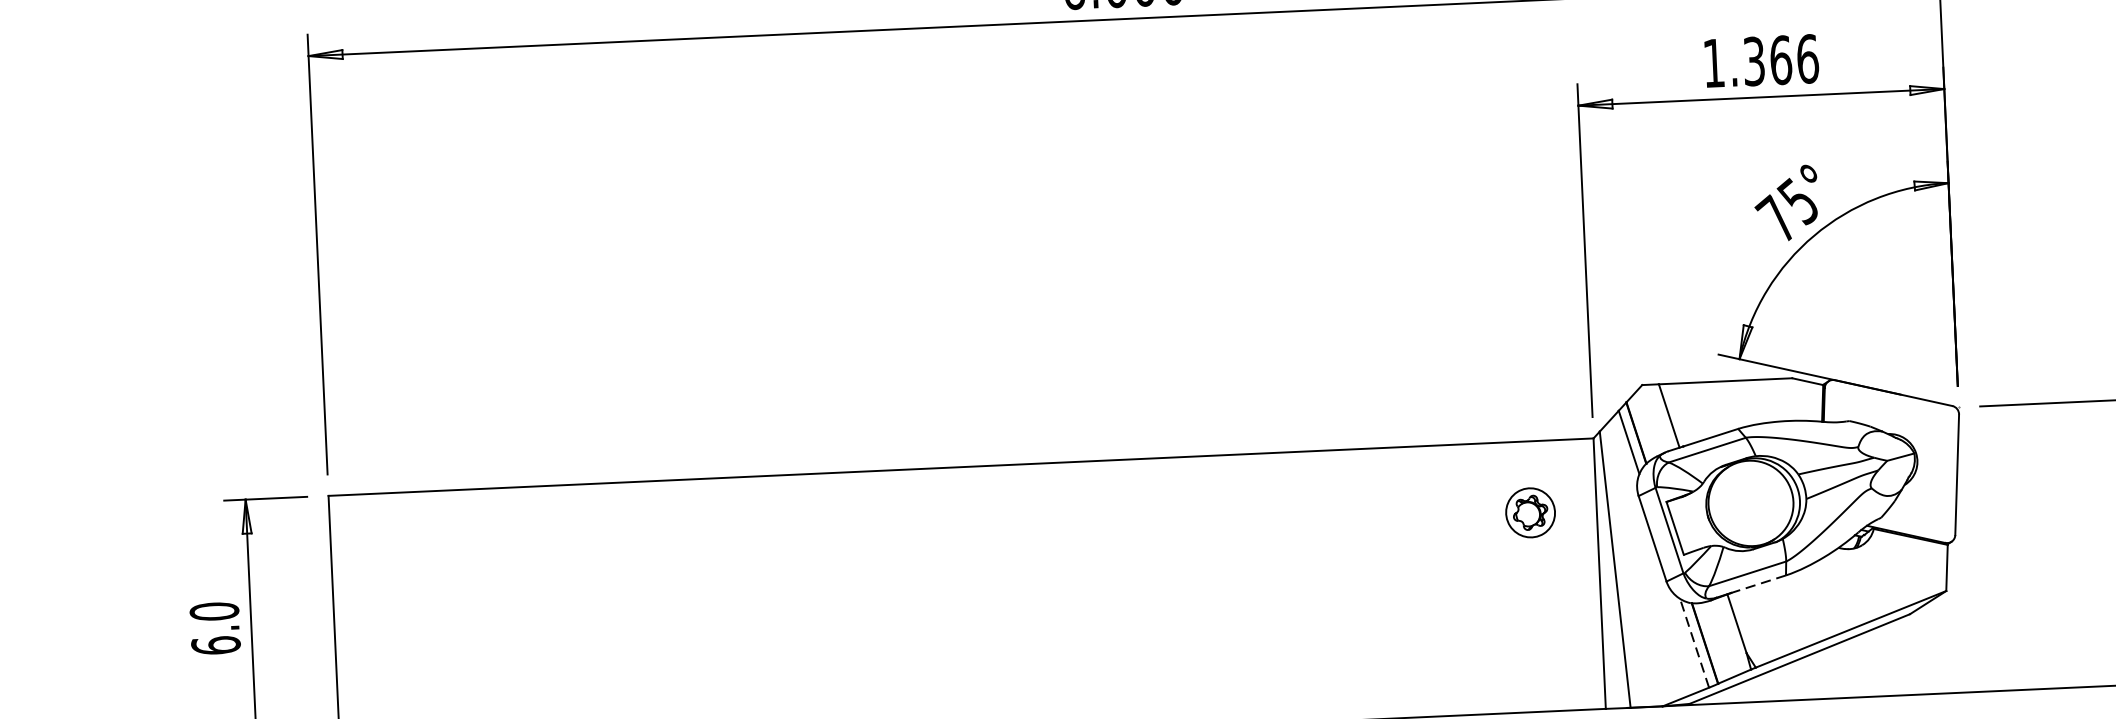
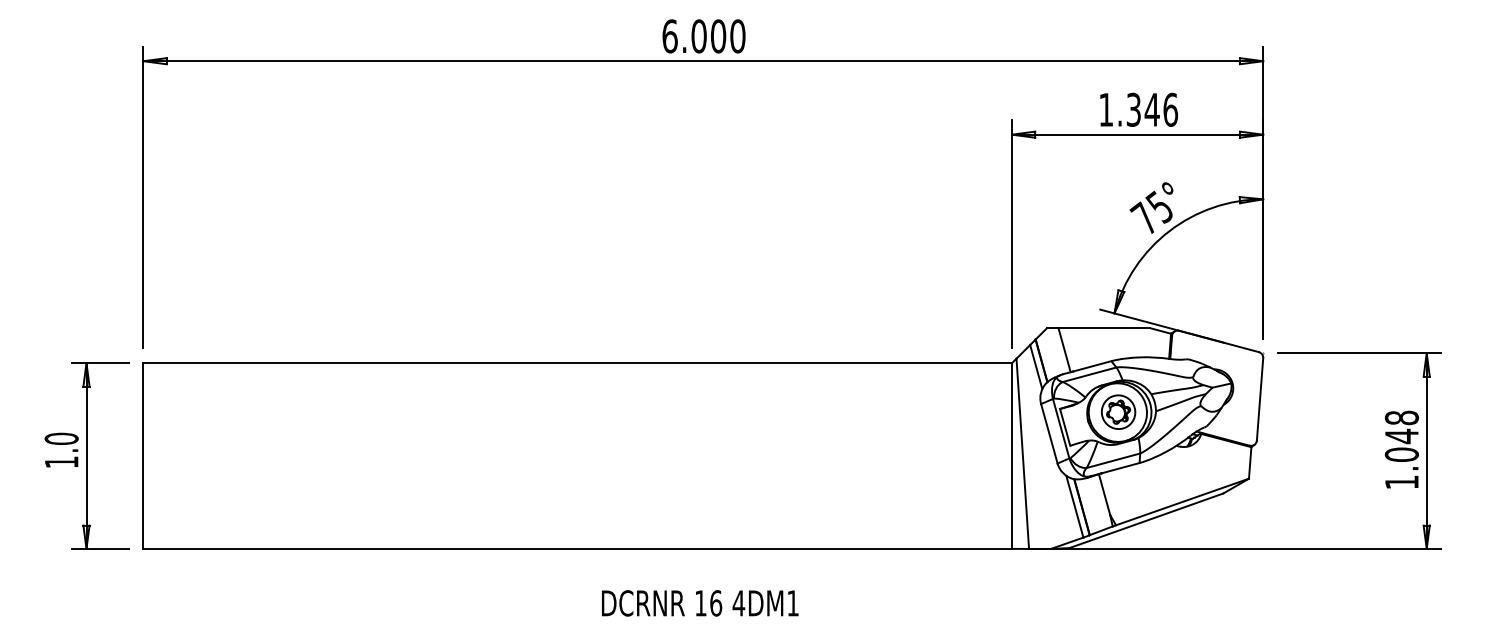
text: (1779, 59) -> (1151, 109), 1.366 -> 1.346
part: (1530, 511) -> (1118, 411), moved
line: (1758, 584) -> (1120, 468), dashed -> solid
line: (1694, 643) -> (1074, 506), dashed -> solid
text: (215, 645) -> (61, 462), 6.0 -> 1.0

